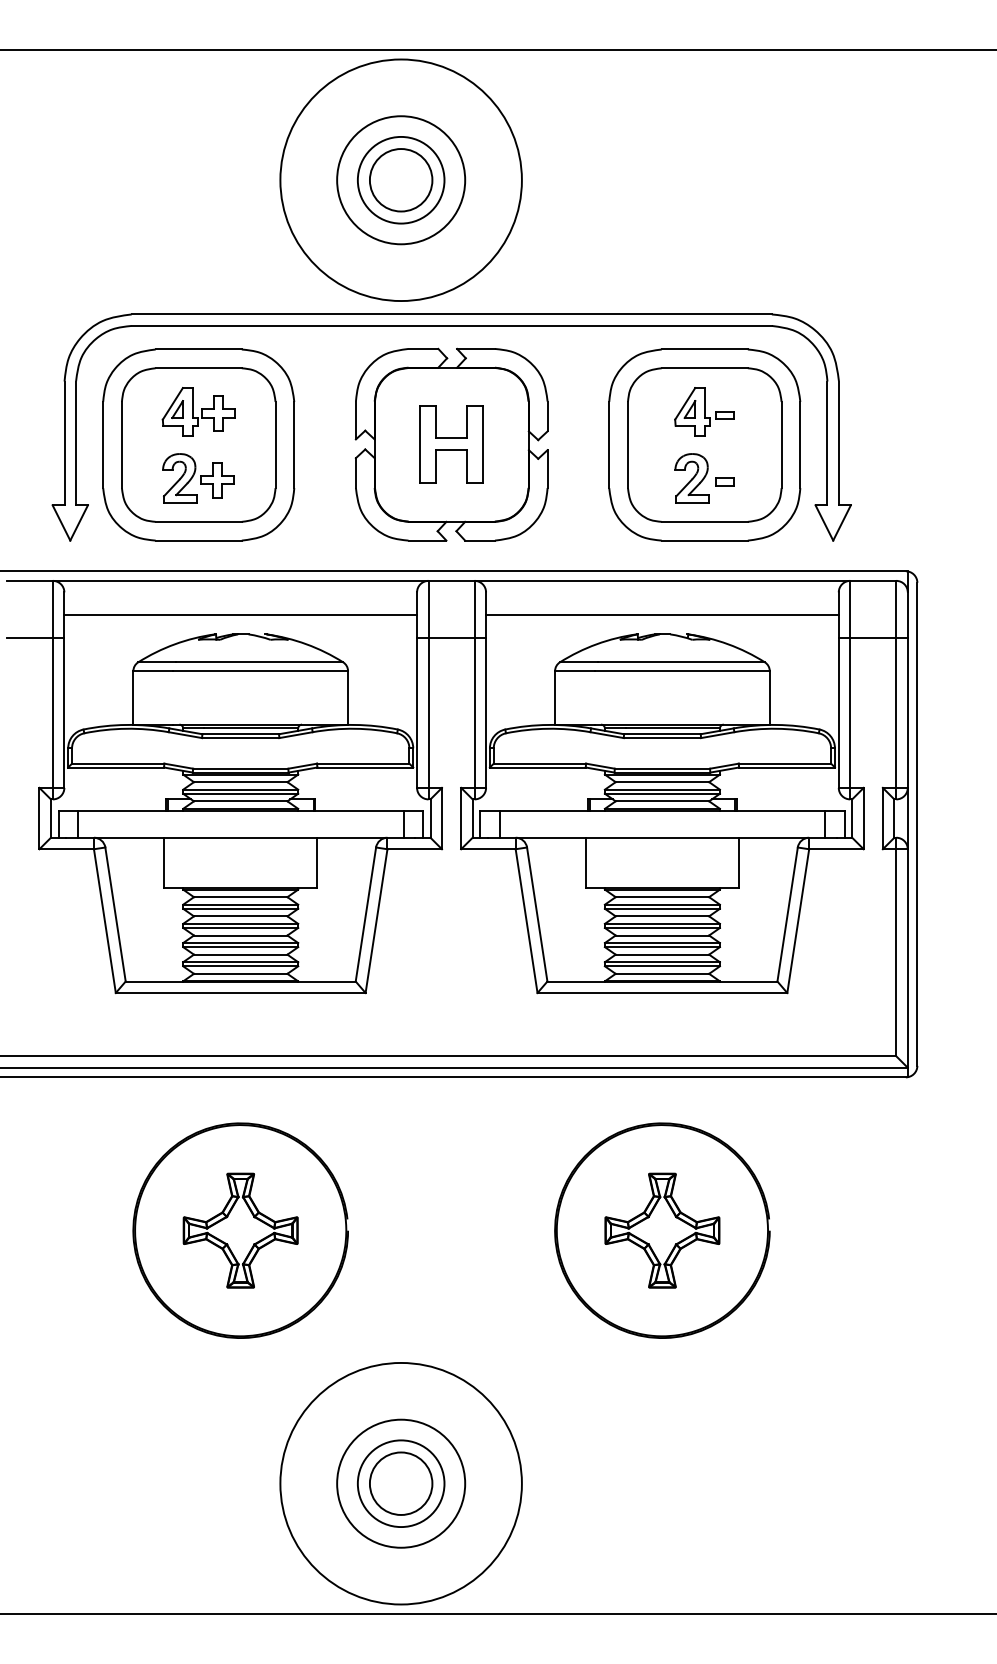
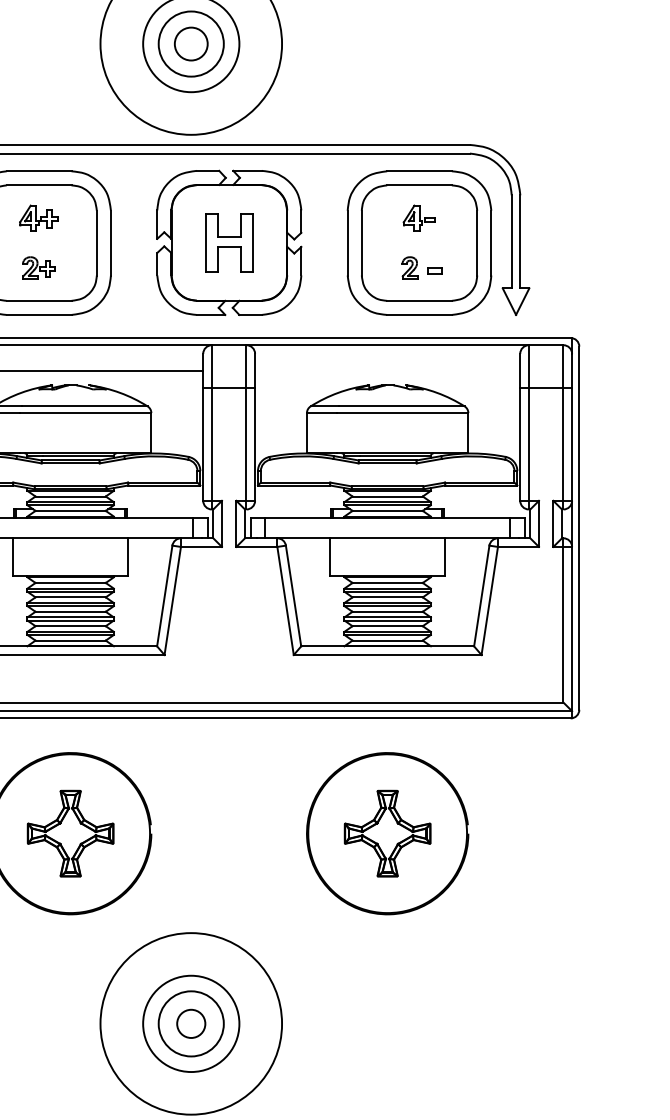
circle: (400, 180) -> (190, 44), size x0.7
part: (198, 411) -> (38, 217), size x0.7
part: (704, 411) -> (419, 217), size x0.7
part: (198, 478) -> (38, 268), size x0.6
part: (691, 478) -> (409, 268), size x0.6
line: (662, 615) -> (387, 371), removed
circle: (400, 1483) -> (190, 1023), size x0.6

